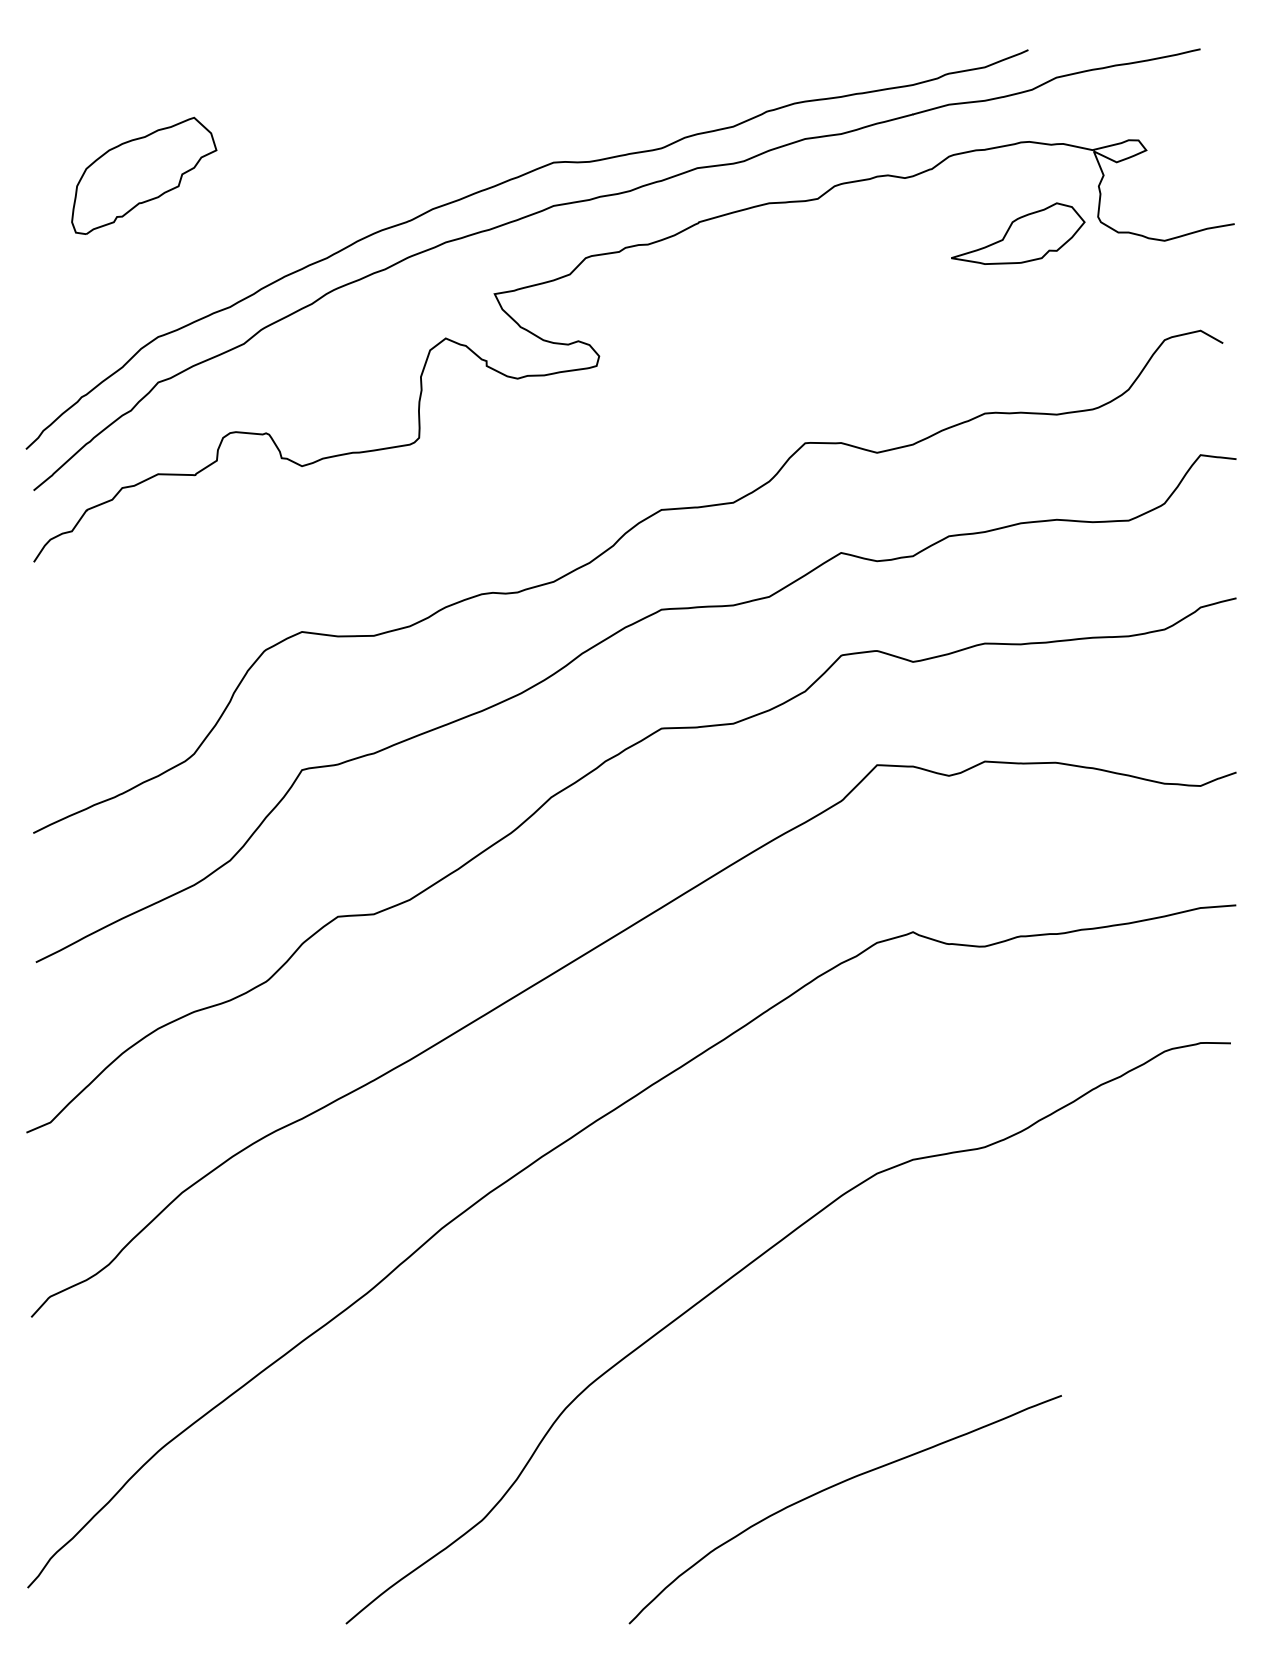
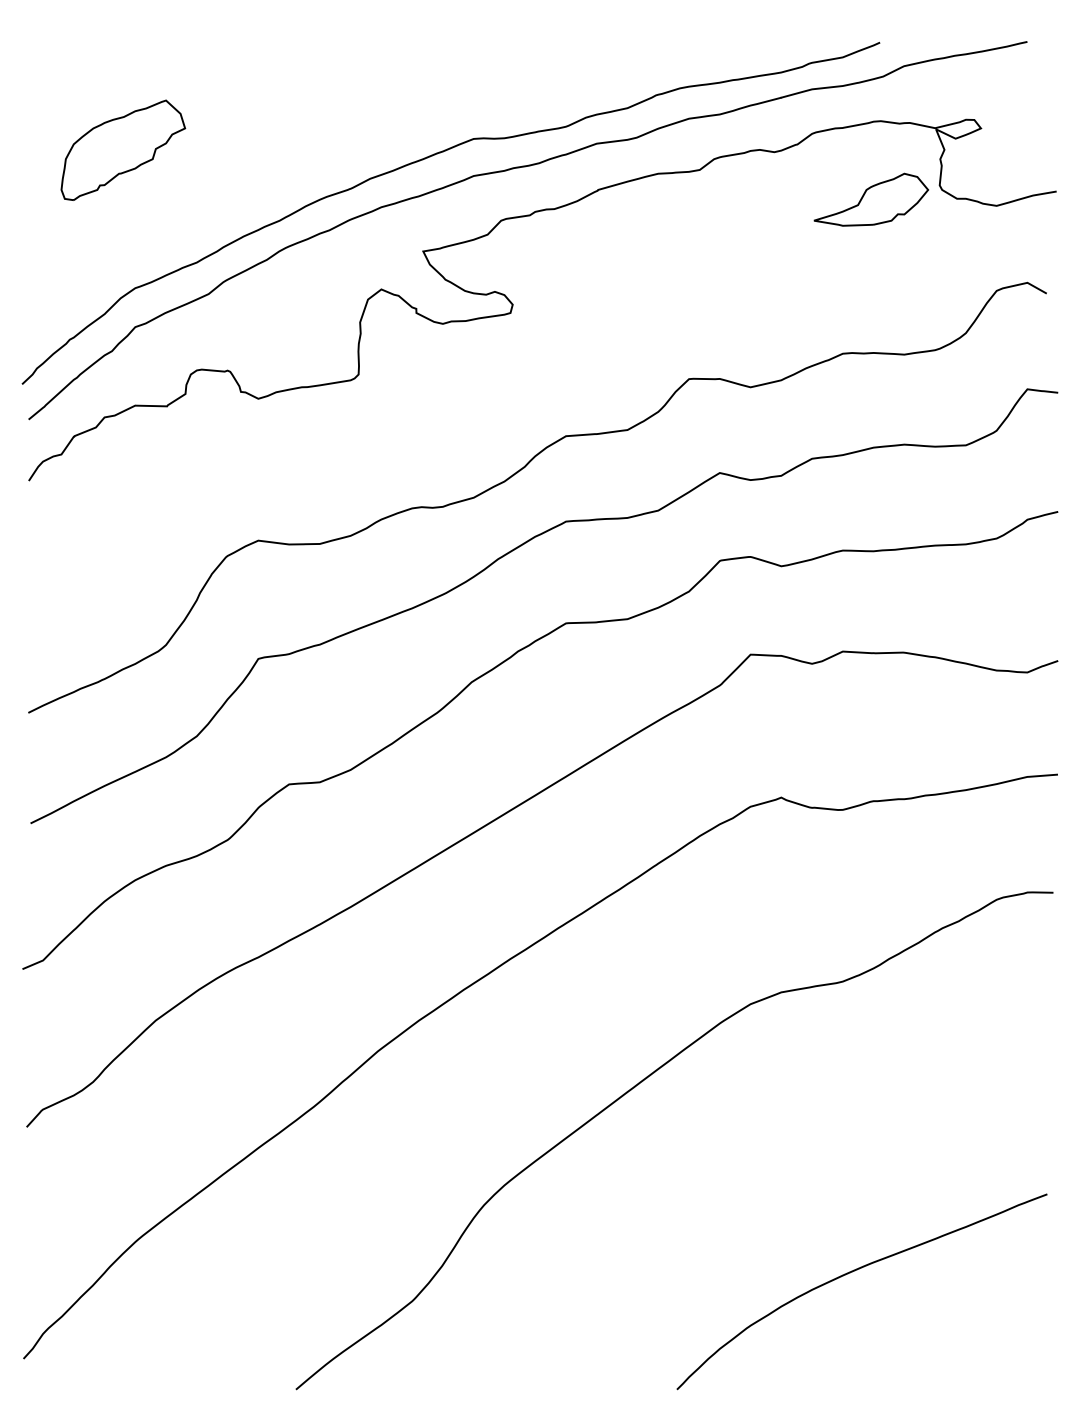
curve: (835, 1486) -> (853, 1272), moved

